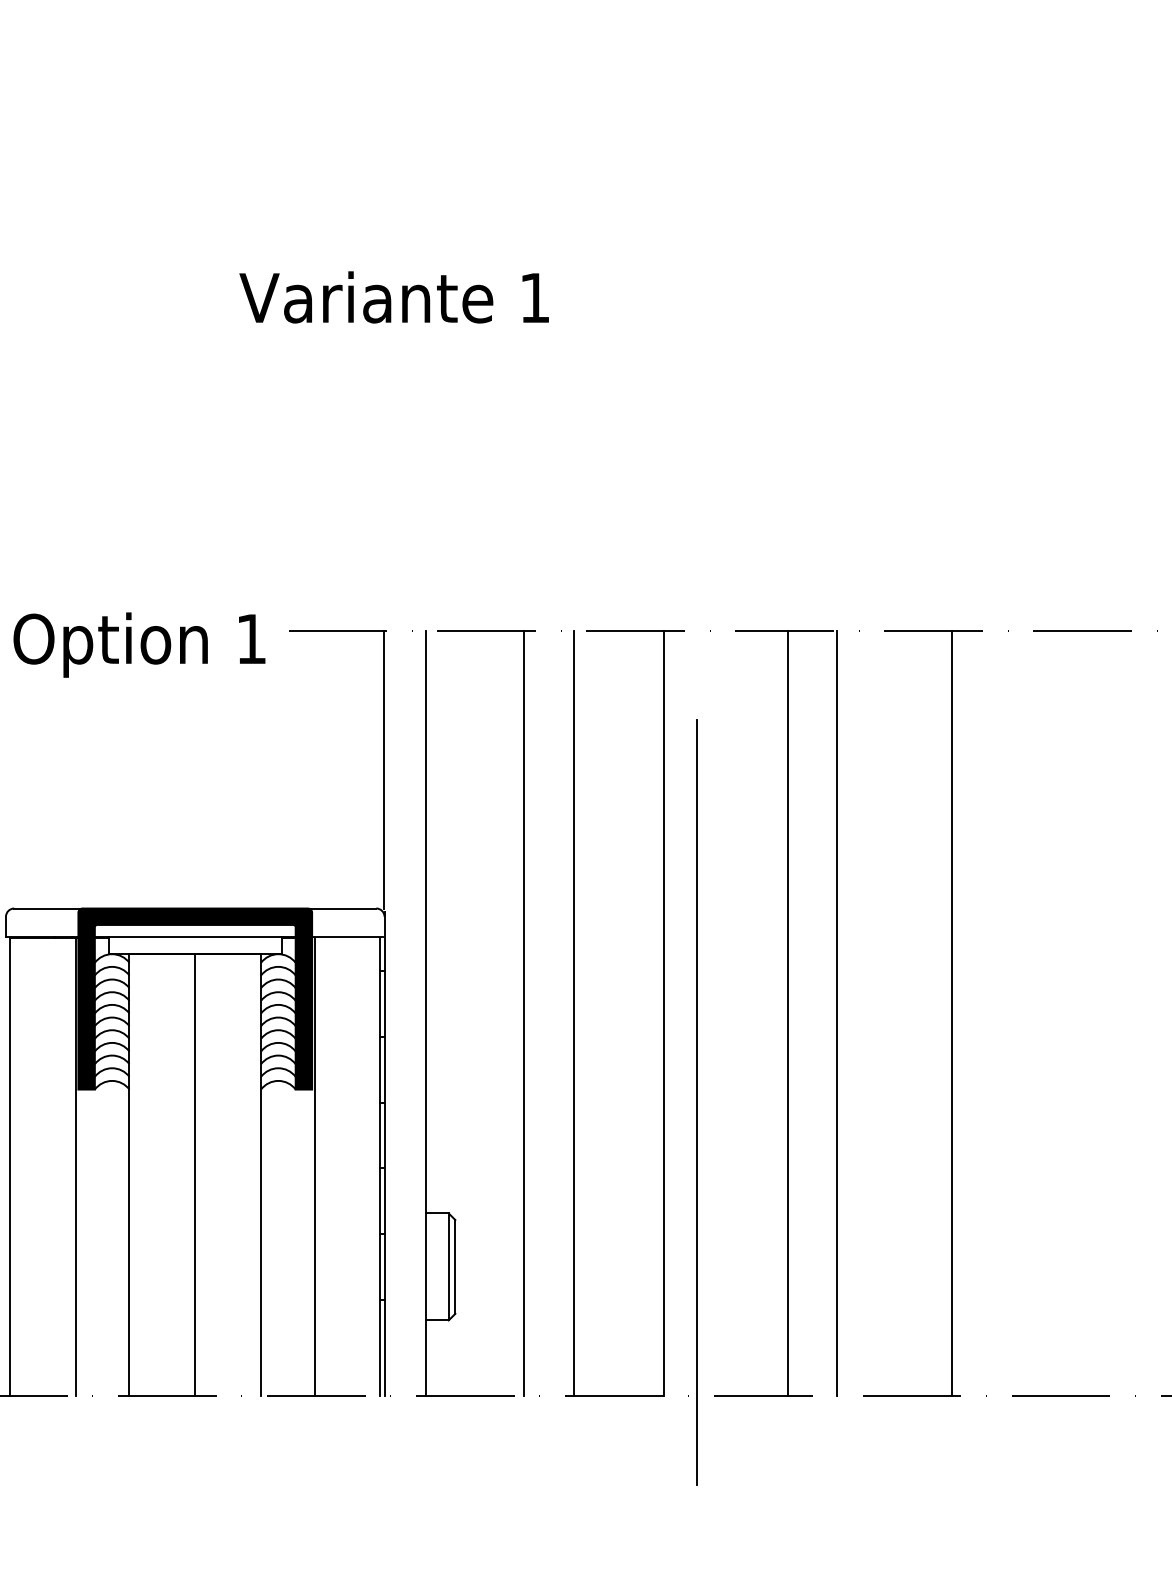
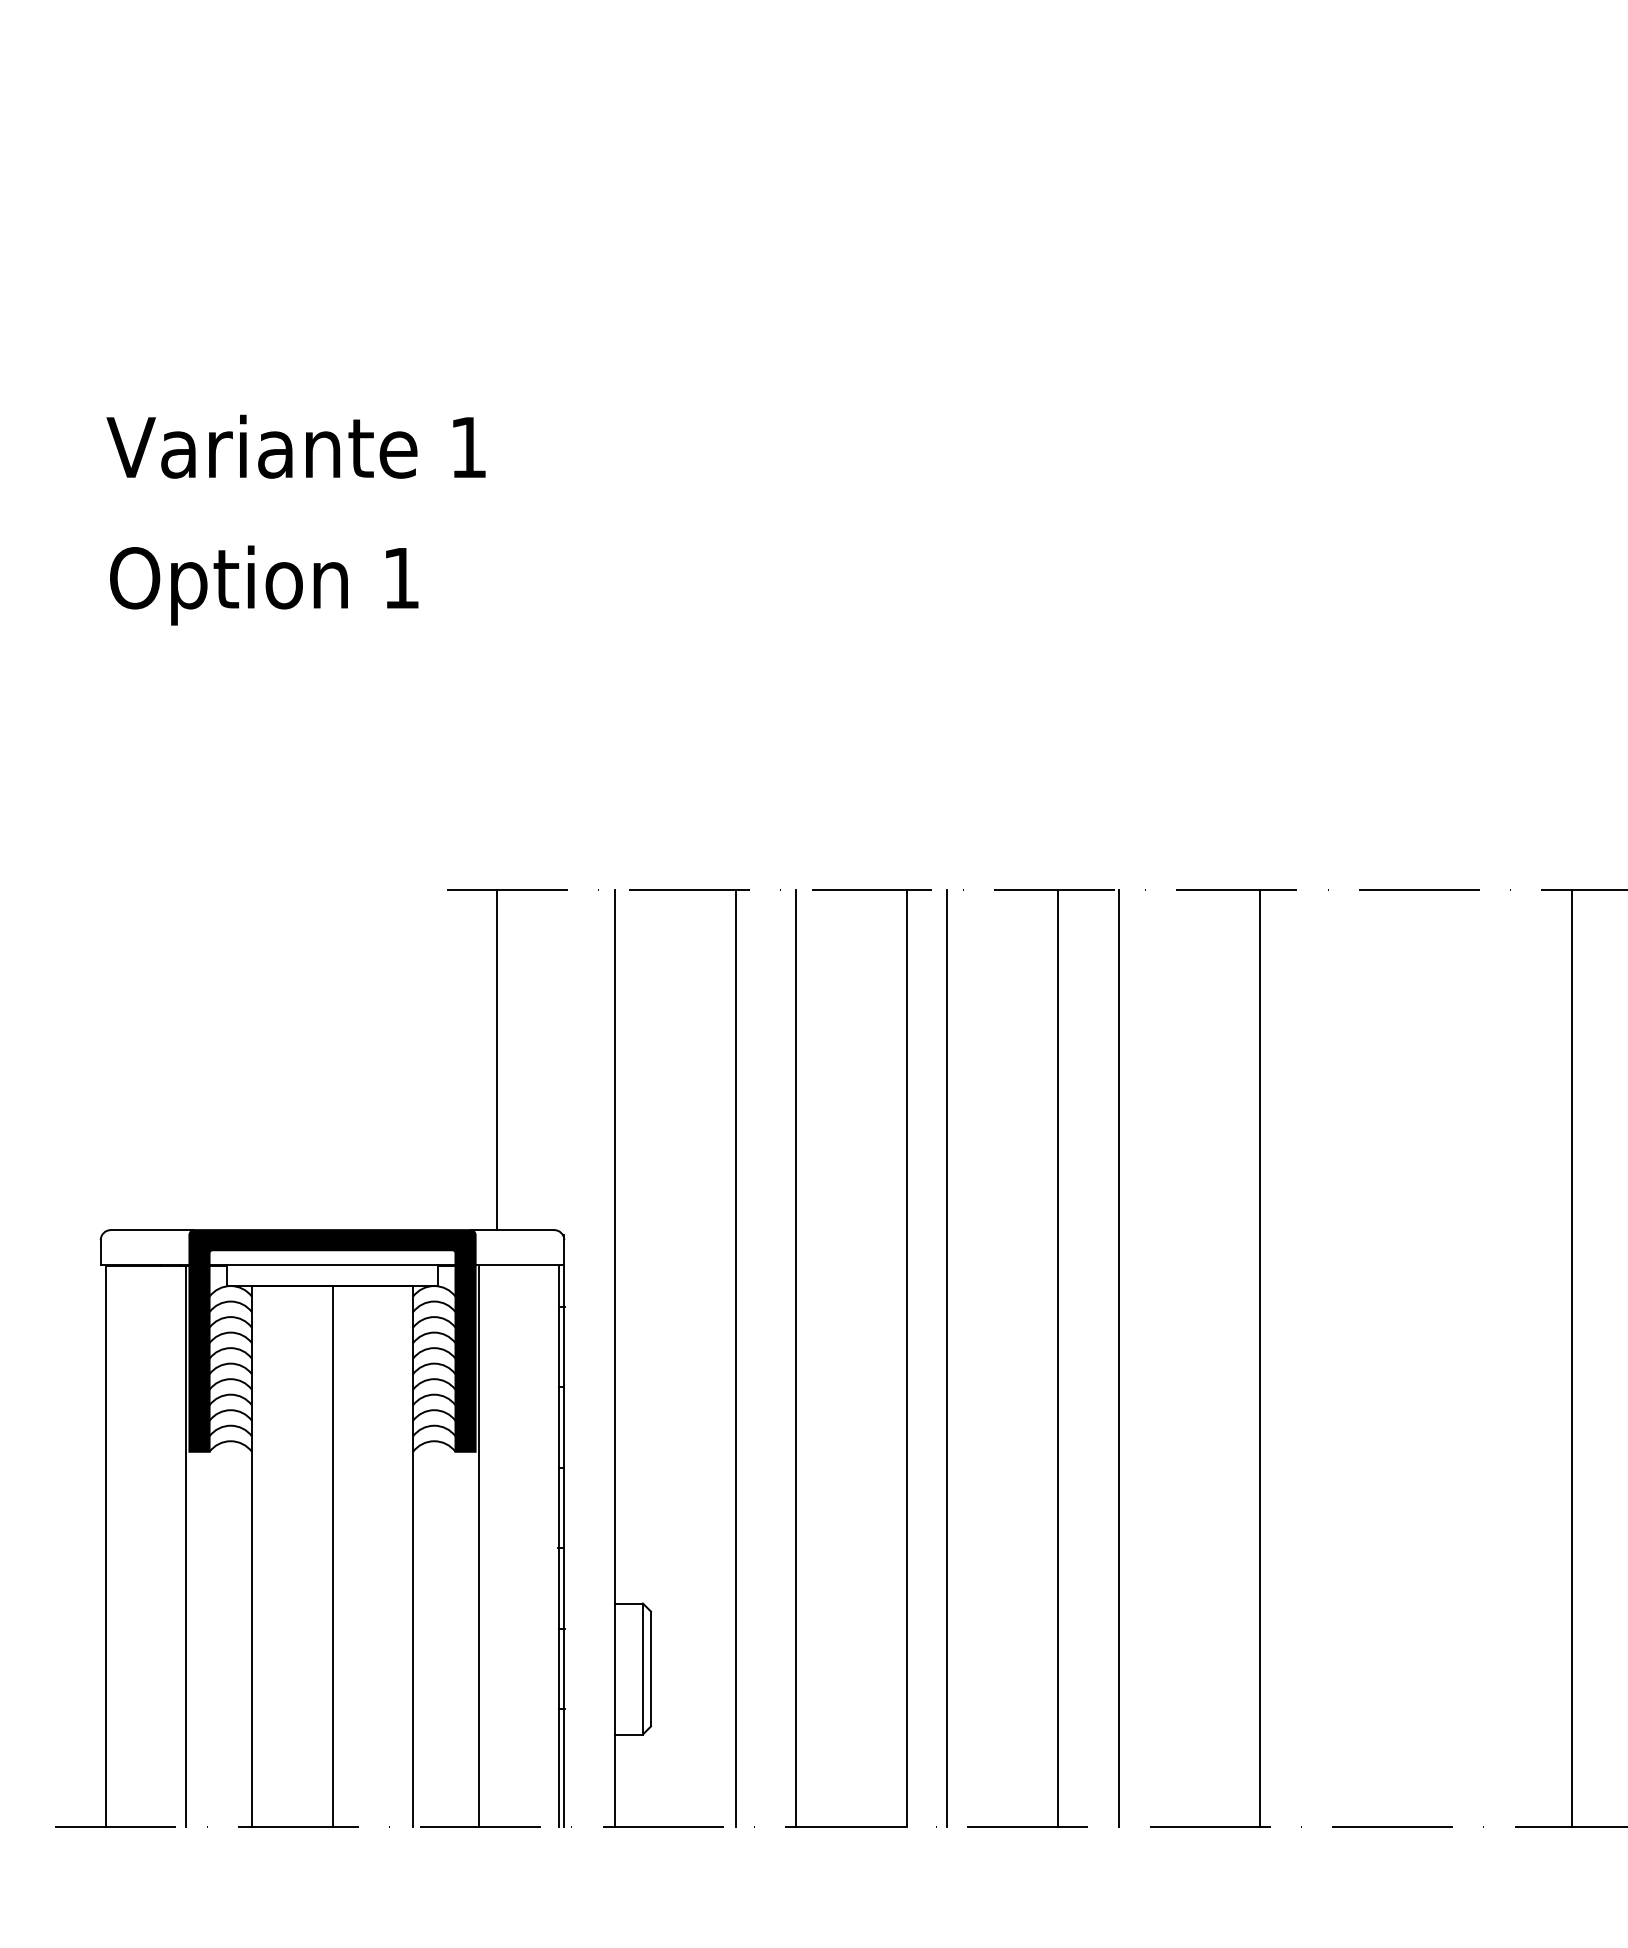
text: (393, 297) -> (295, 446), moved
text: (139, 645) -> (264, 585), moved
line: (384, 770) -> (497, 1060), moved
line: (696, 1102) -> (946, 1358), moved

